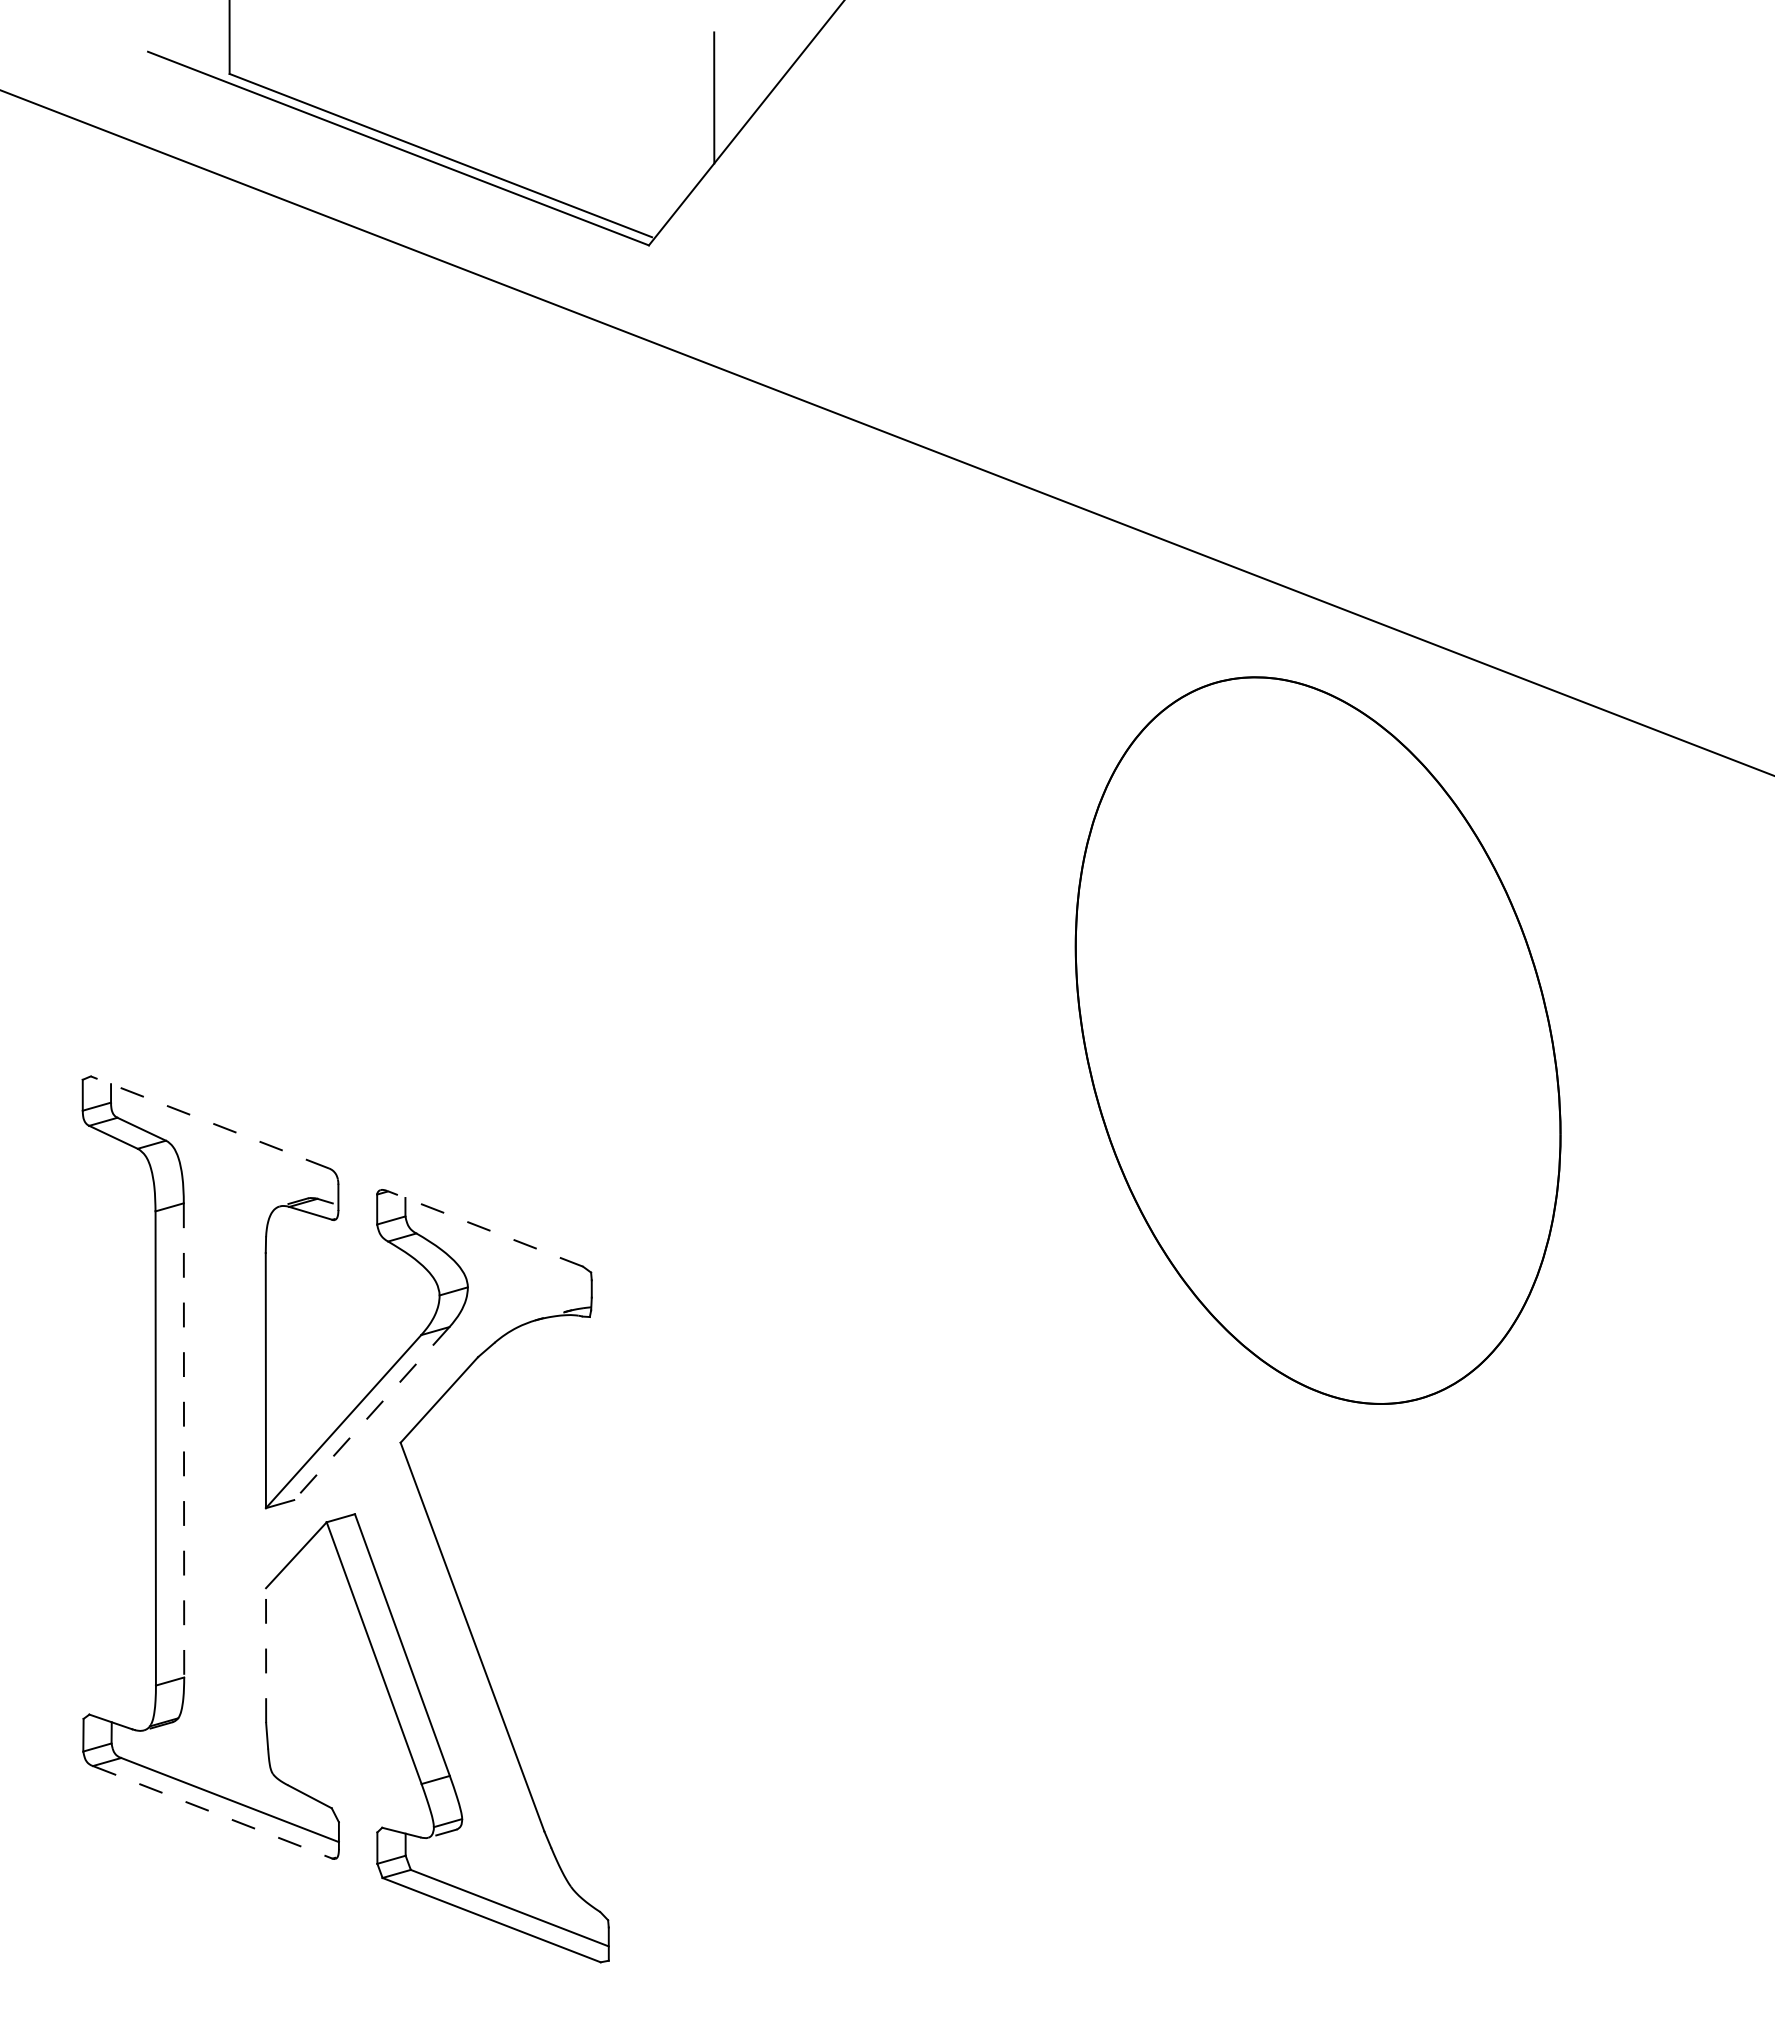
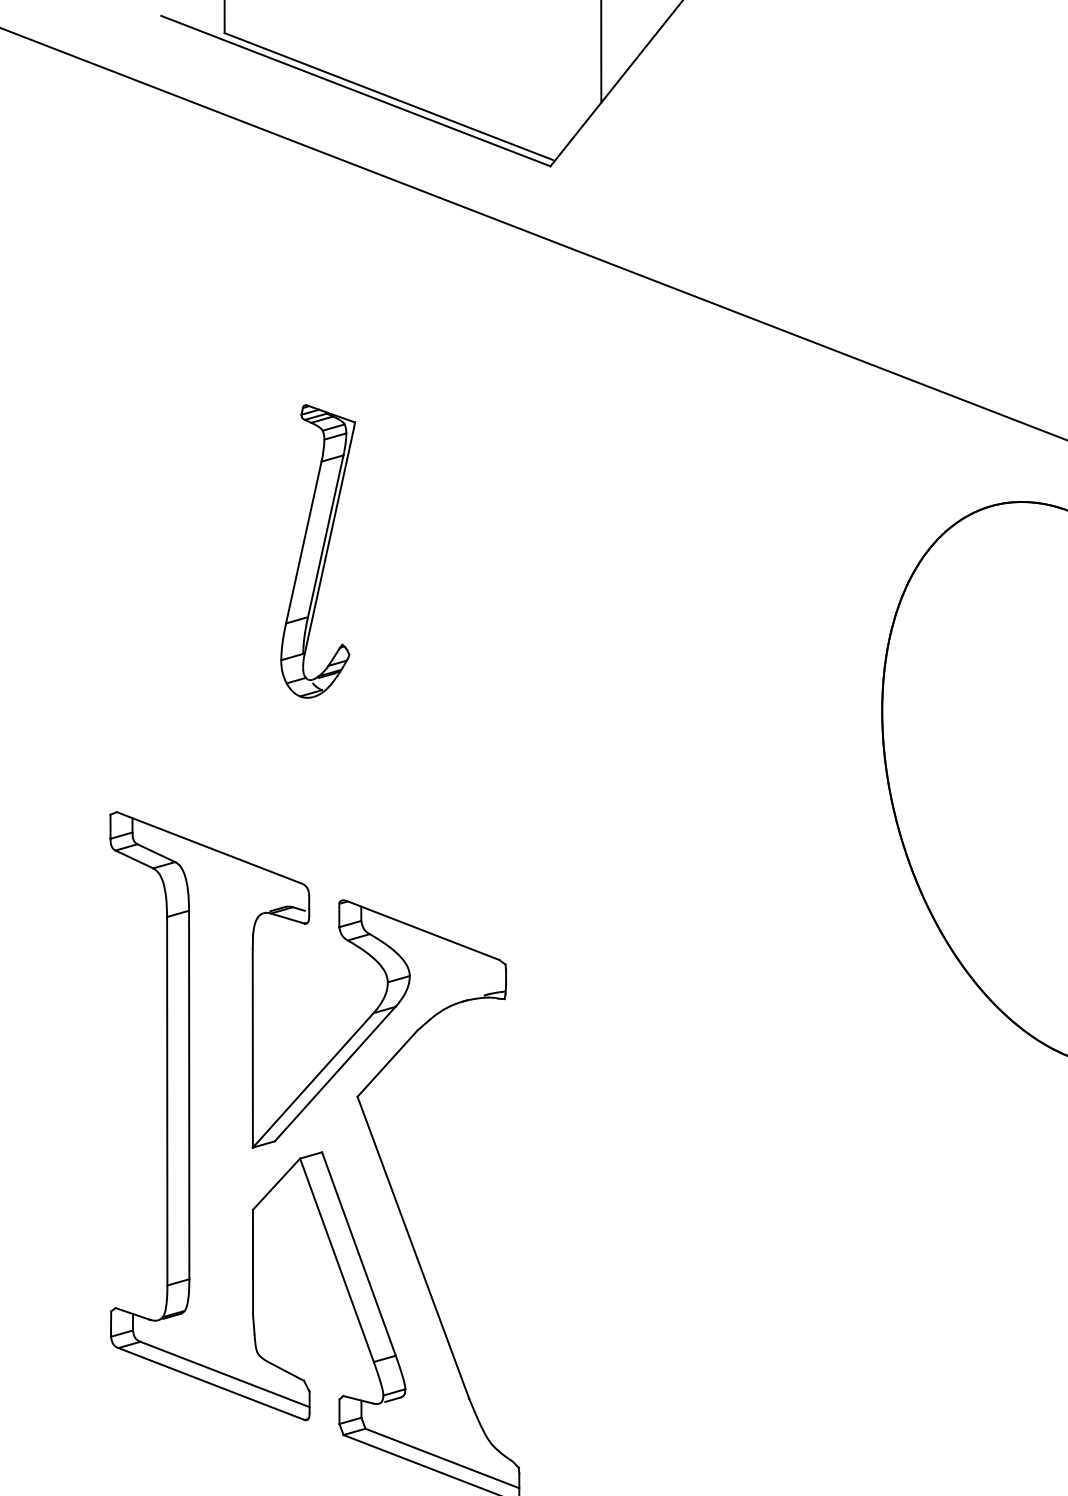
part: (349, 740) -> (317, 551), added
line: (209, 1122) -> (209, 847), dashed -> solid
line: (485, 1228) -> (423, 930), dashed -> solid
line: (371, 1413) -> (334, 1074), dashed -> solid
line: (184, 1440) -> (189, 1095), dashed -> solid
line: (266, 1655) -> (253, 1262), dashed -> solid
line: (213, 1812) -> (212, 1384), dashed -> solid

